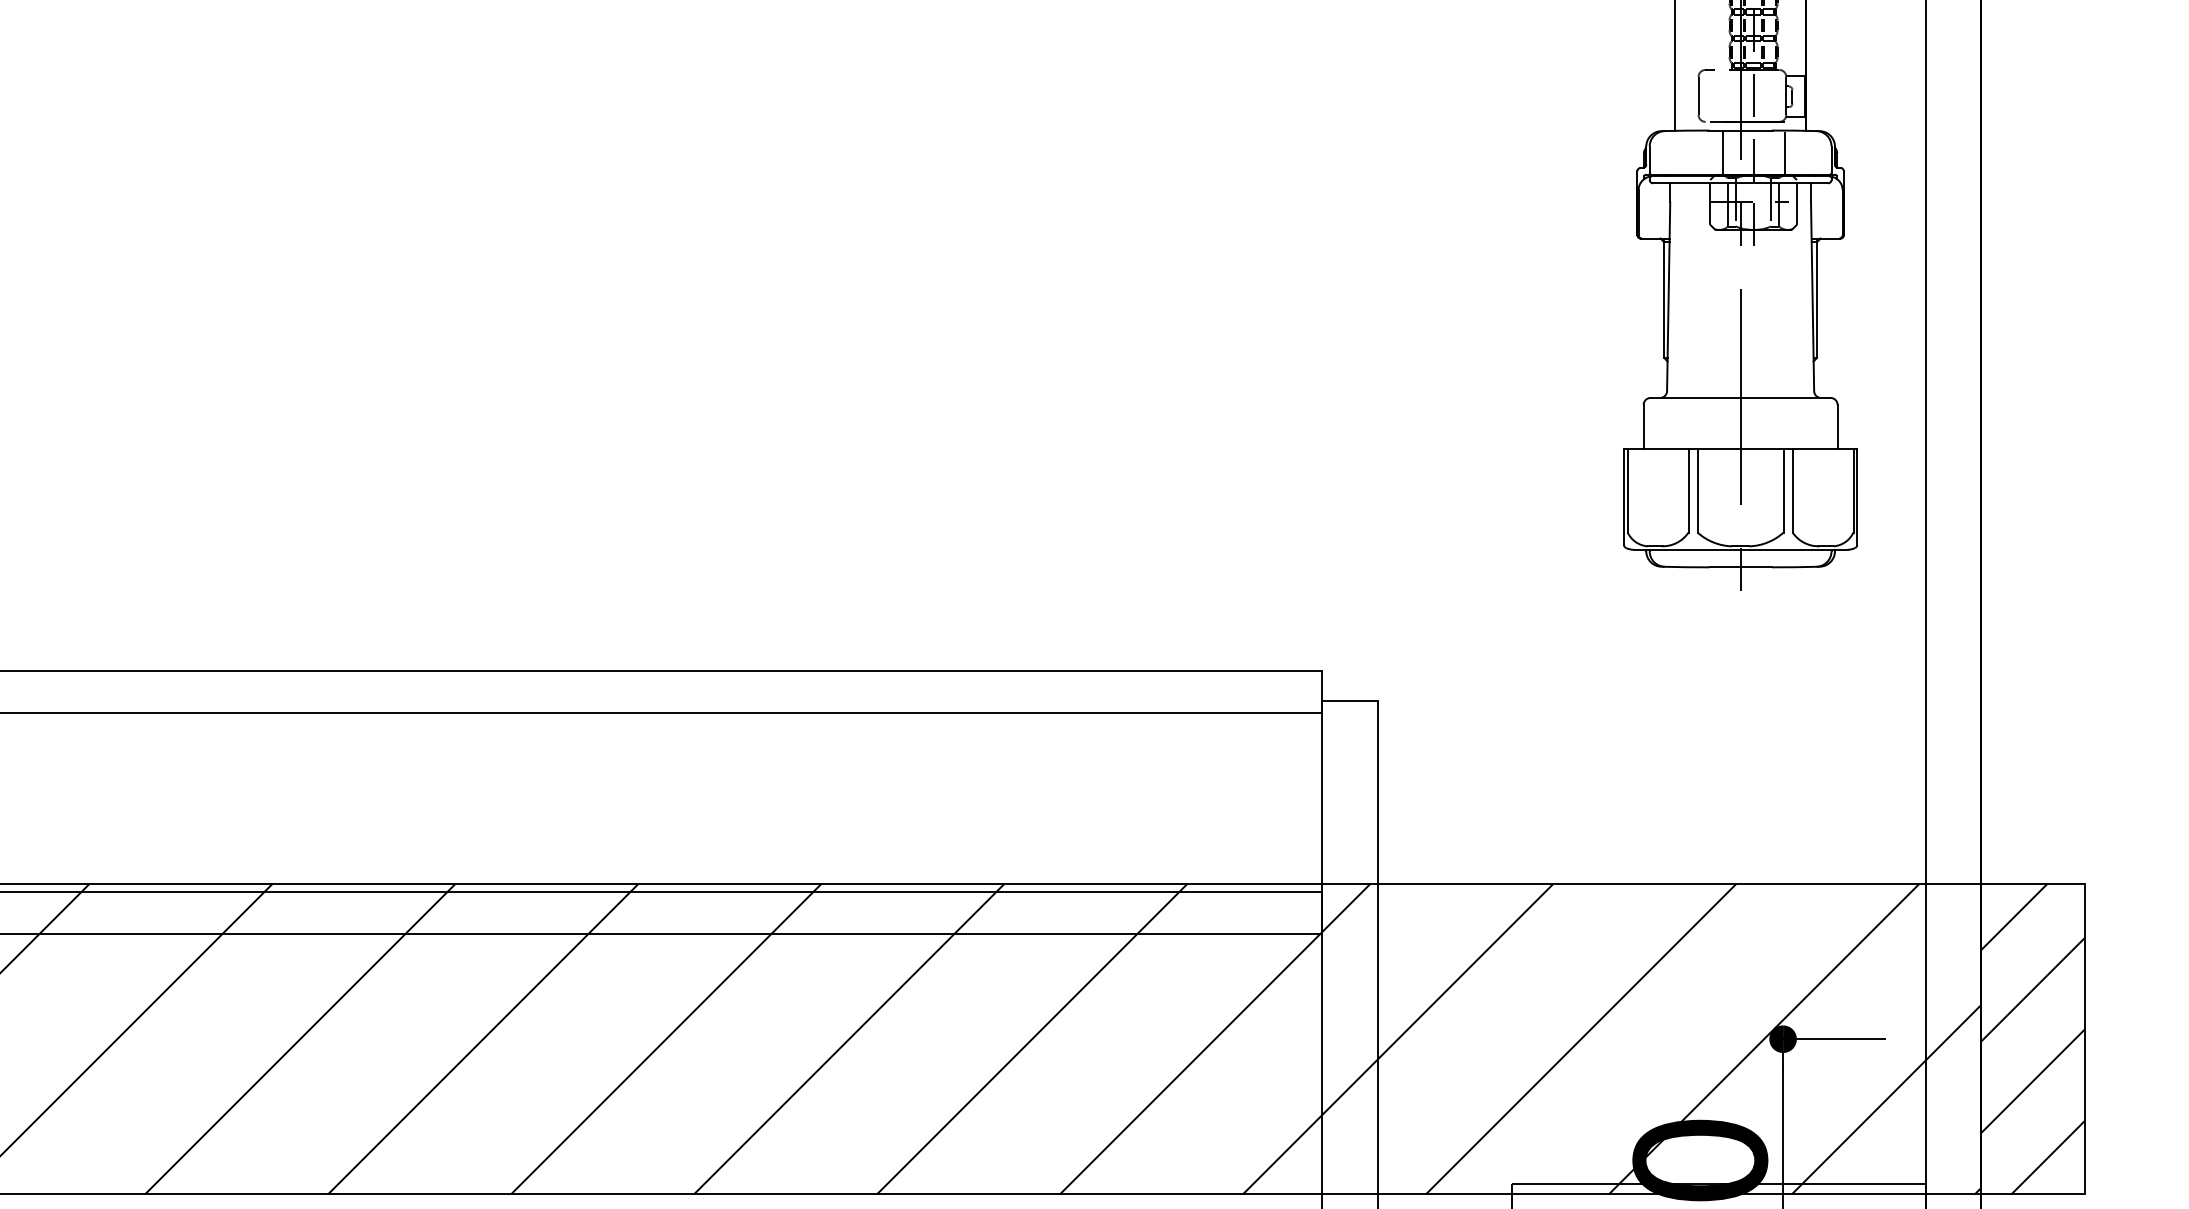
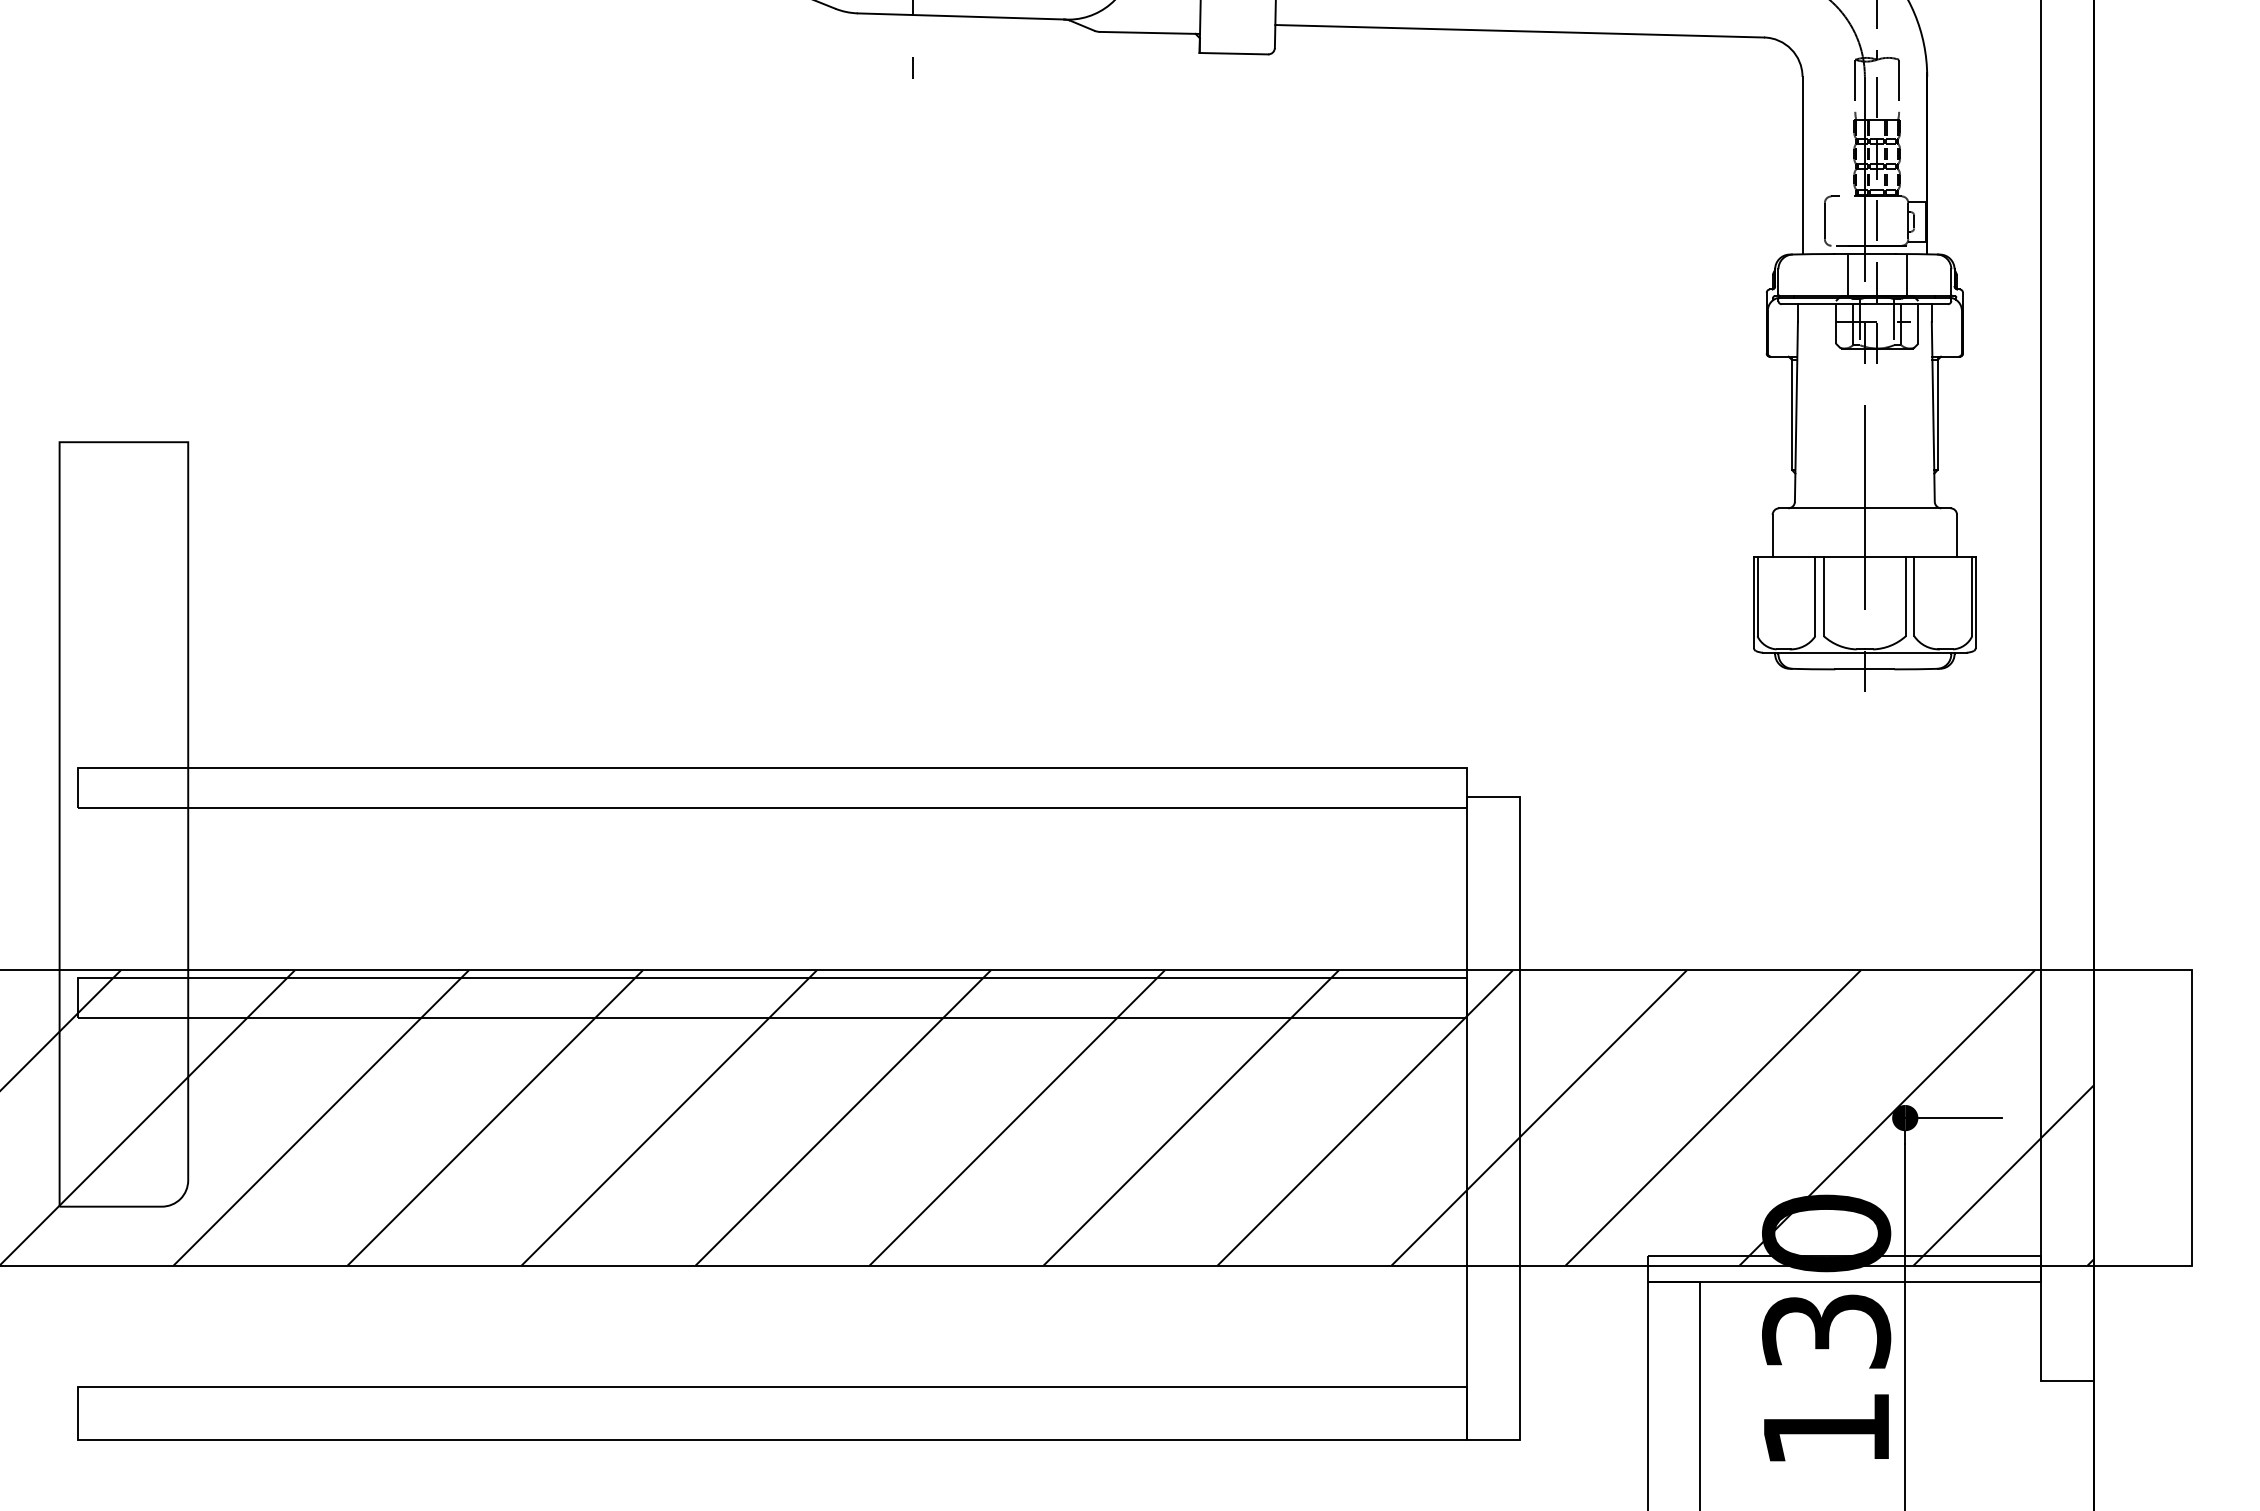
hatch: (2032, 1038) -> (2142, 1117), removed

